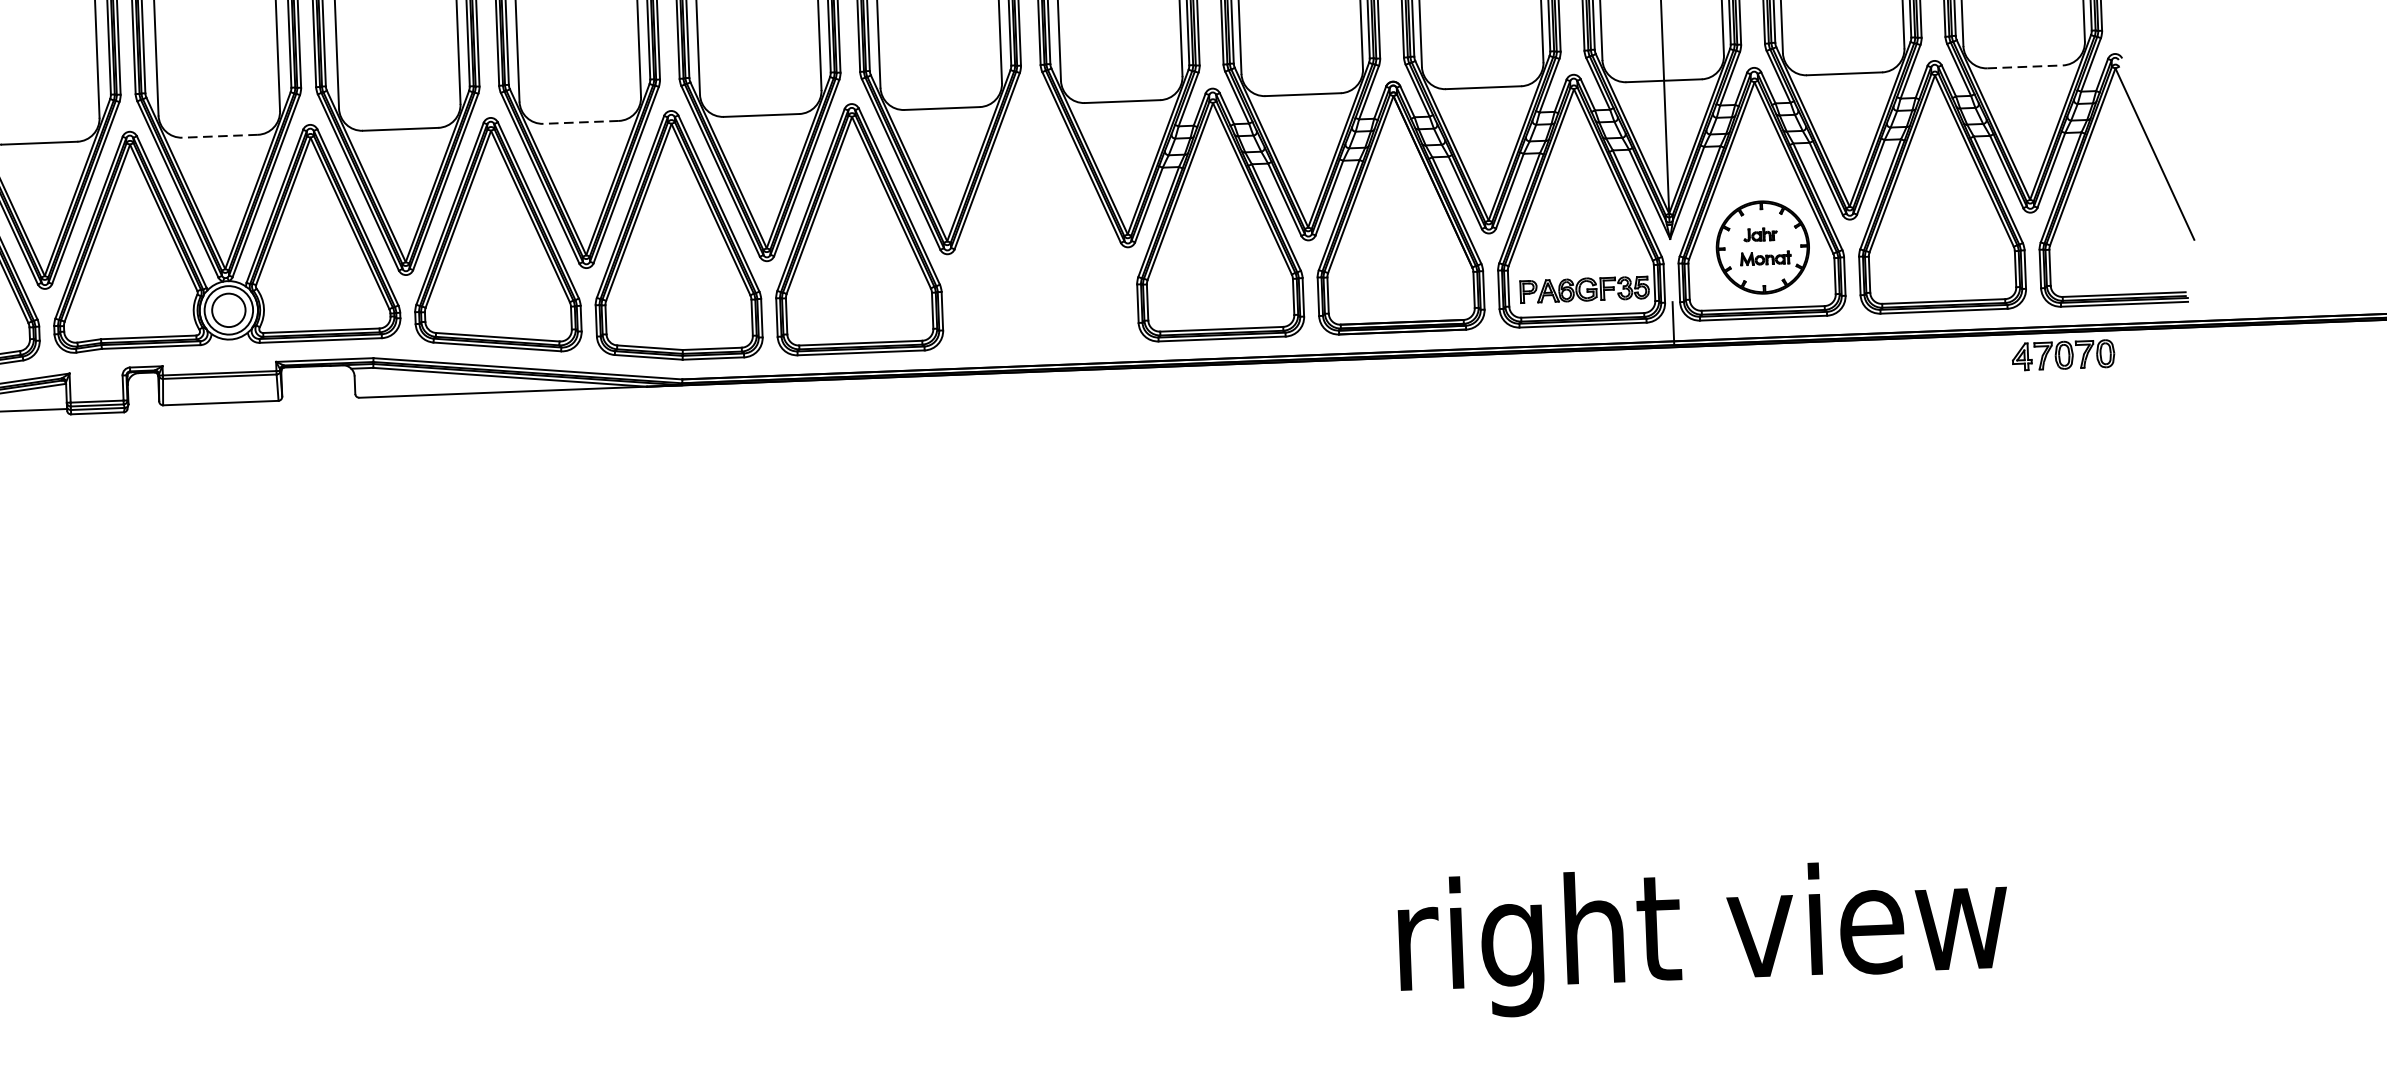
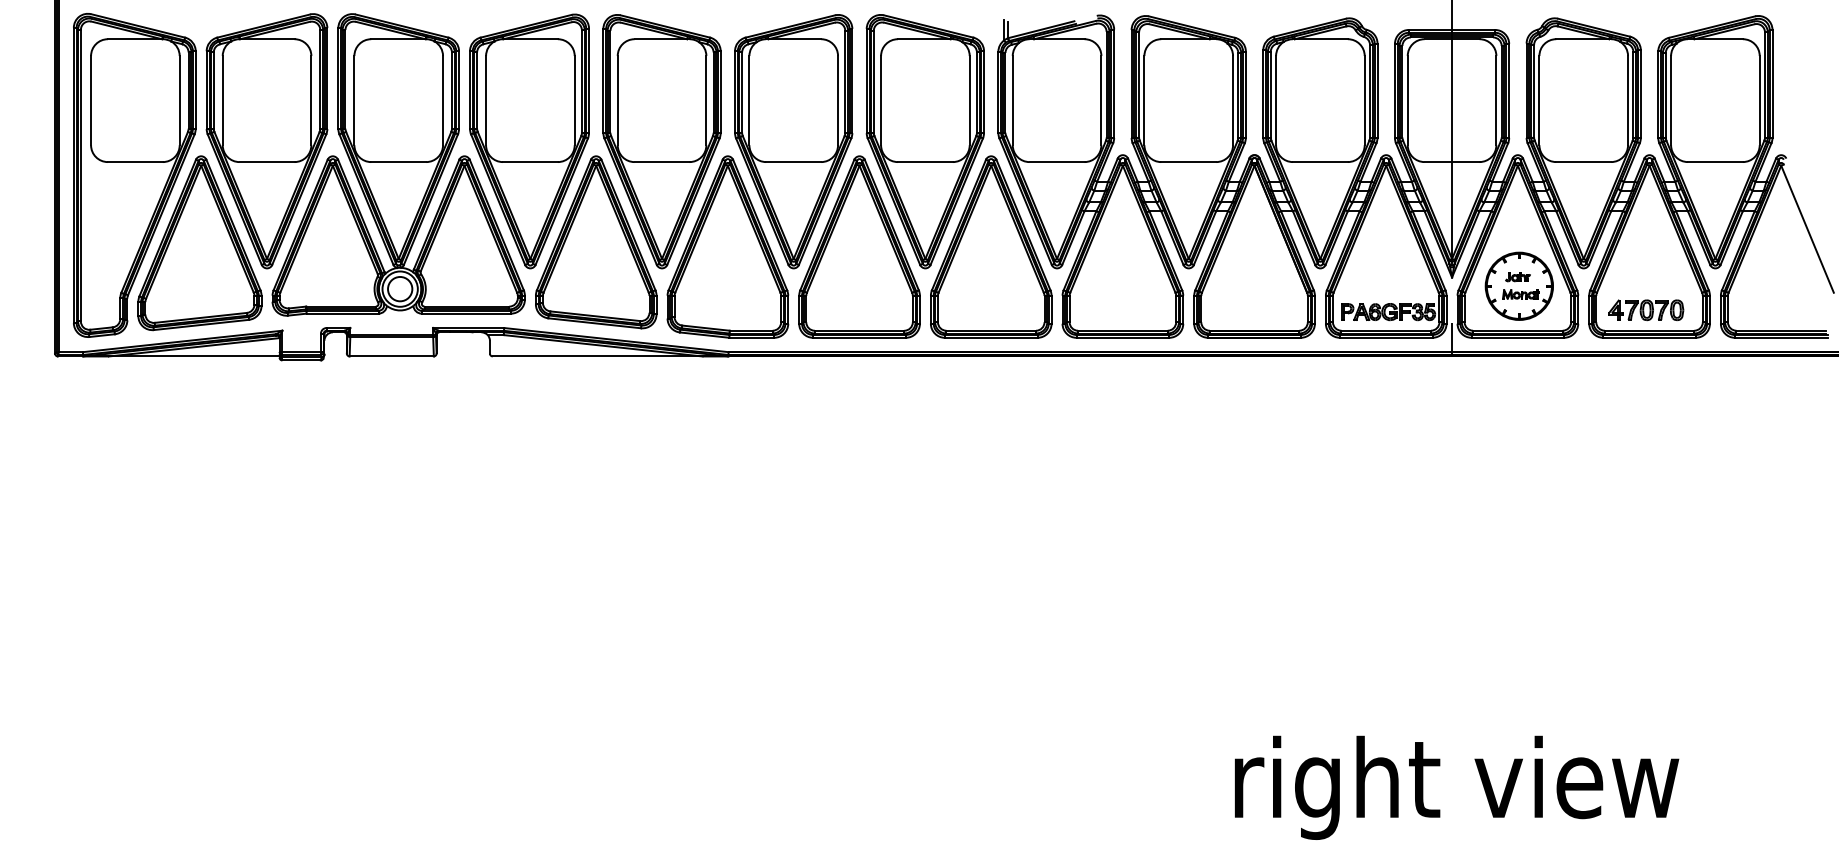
line: (2025, 67) -> (1715, 162), dashed -> solid
line: (580, 122) -> (661, 162), dashed -> solid
line: (219, 136) -> (398, 162), dashed -> solid
part: (1037, 220) -> (991, 246), added
part: (2063, 355) -> (1646, 310), moved

